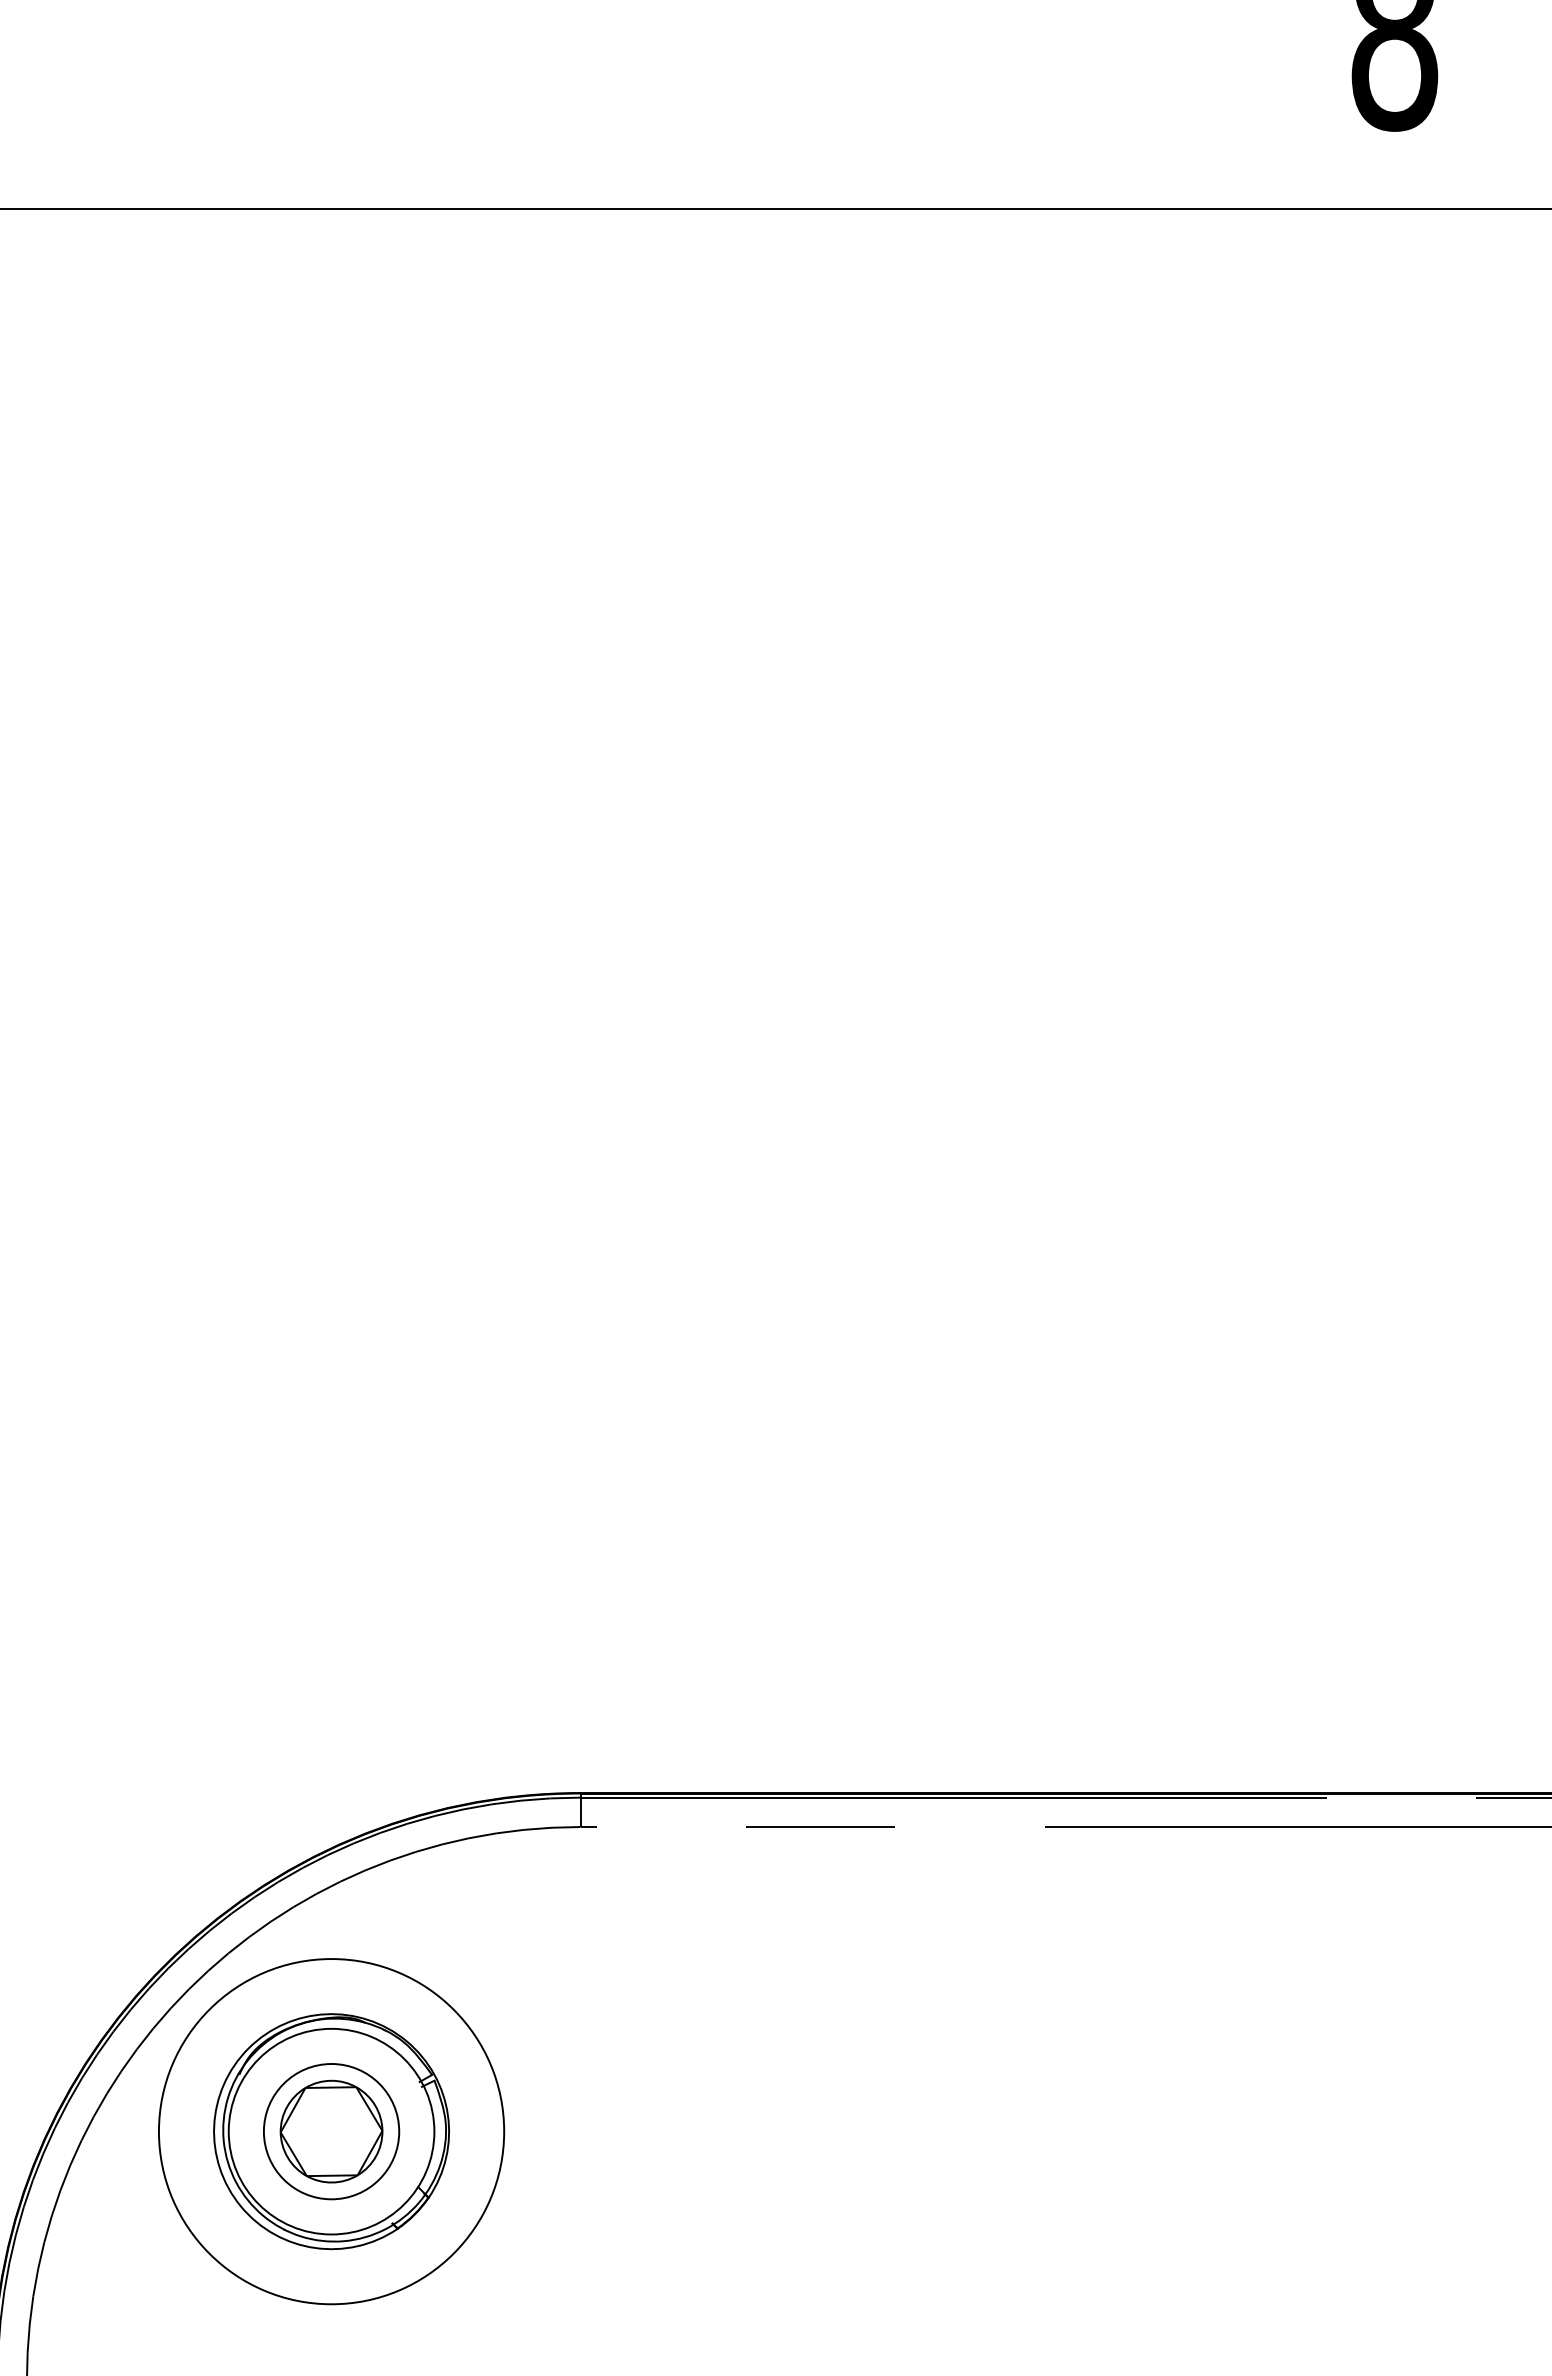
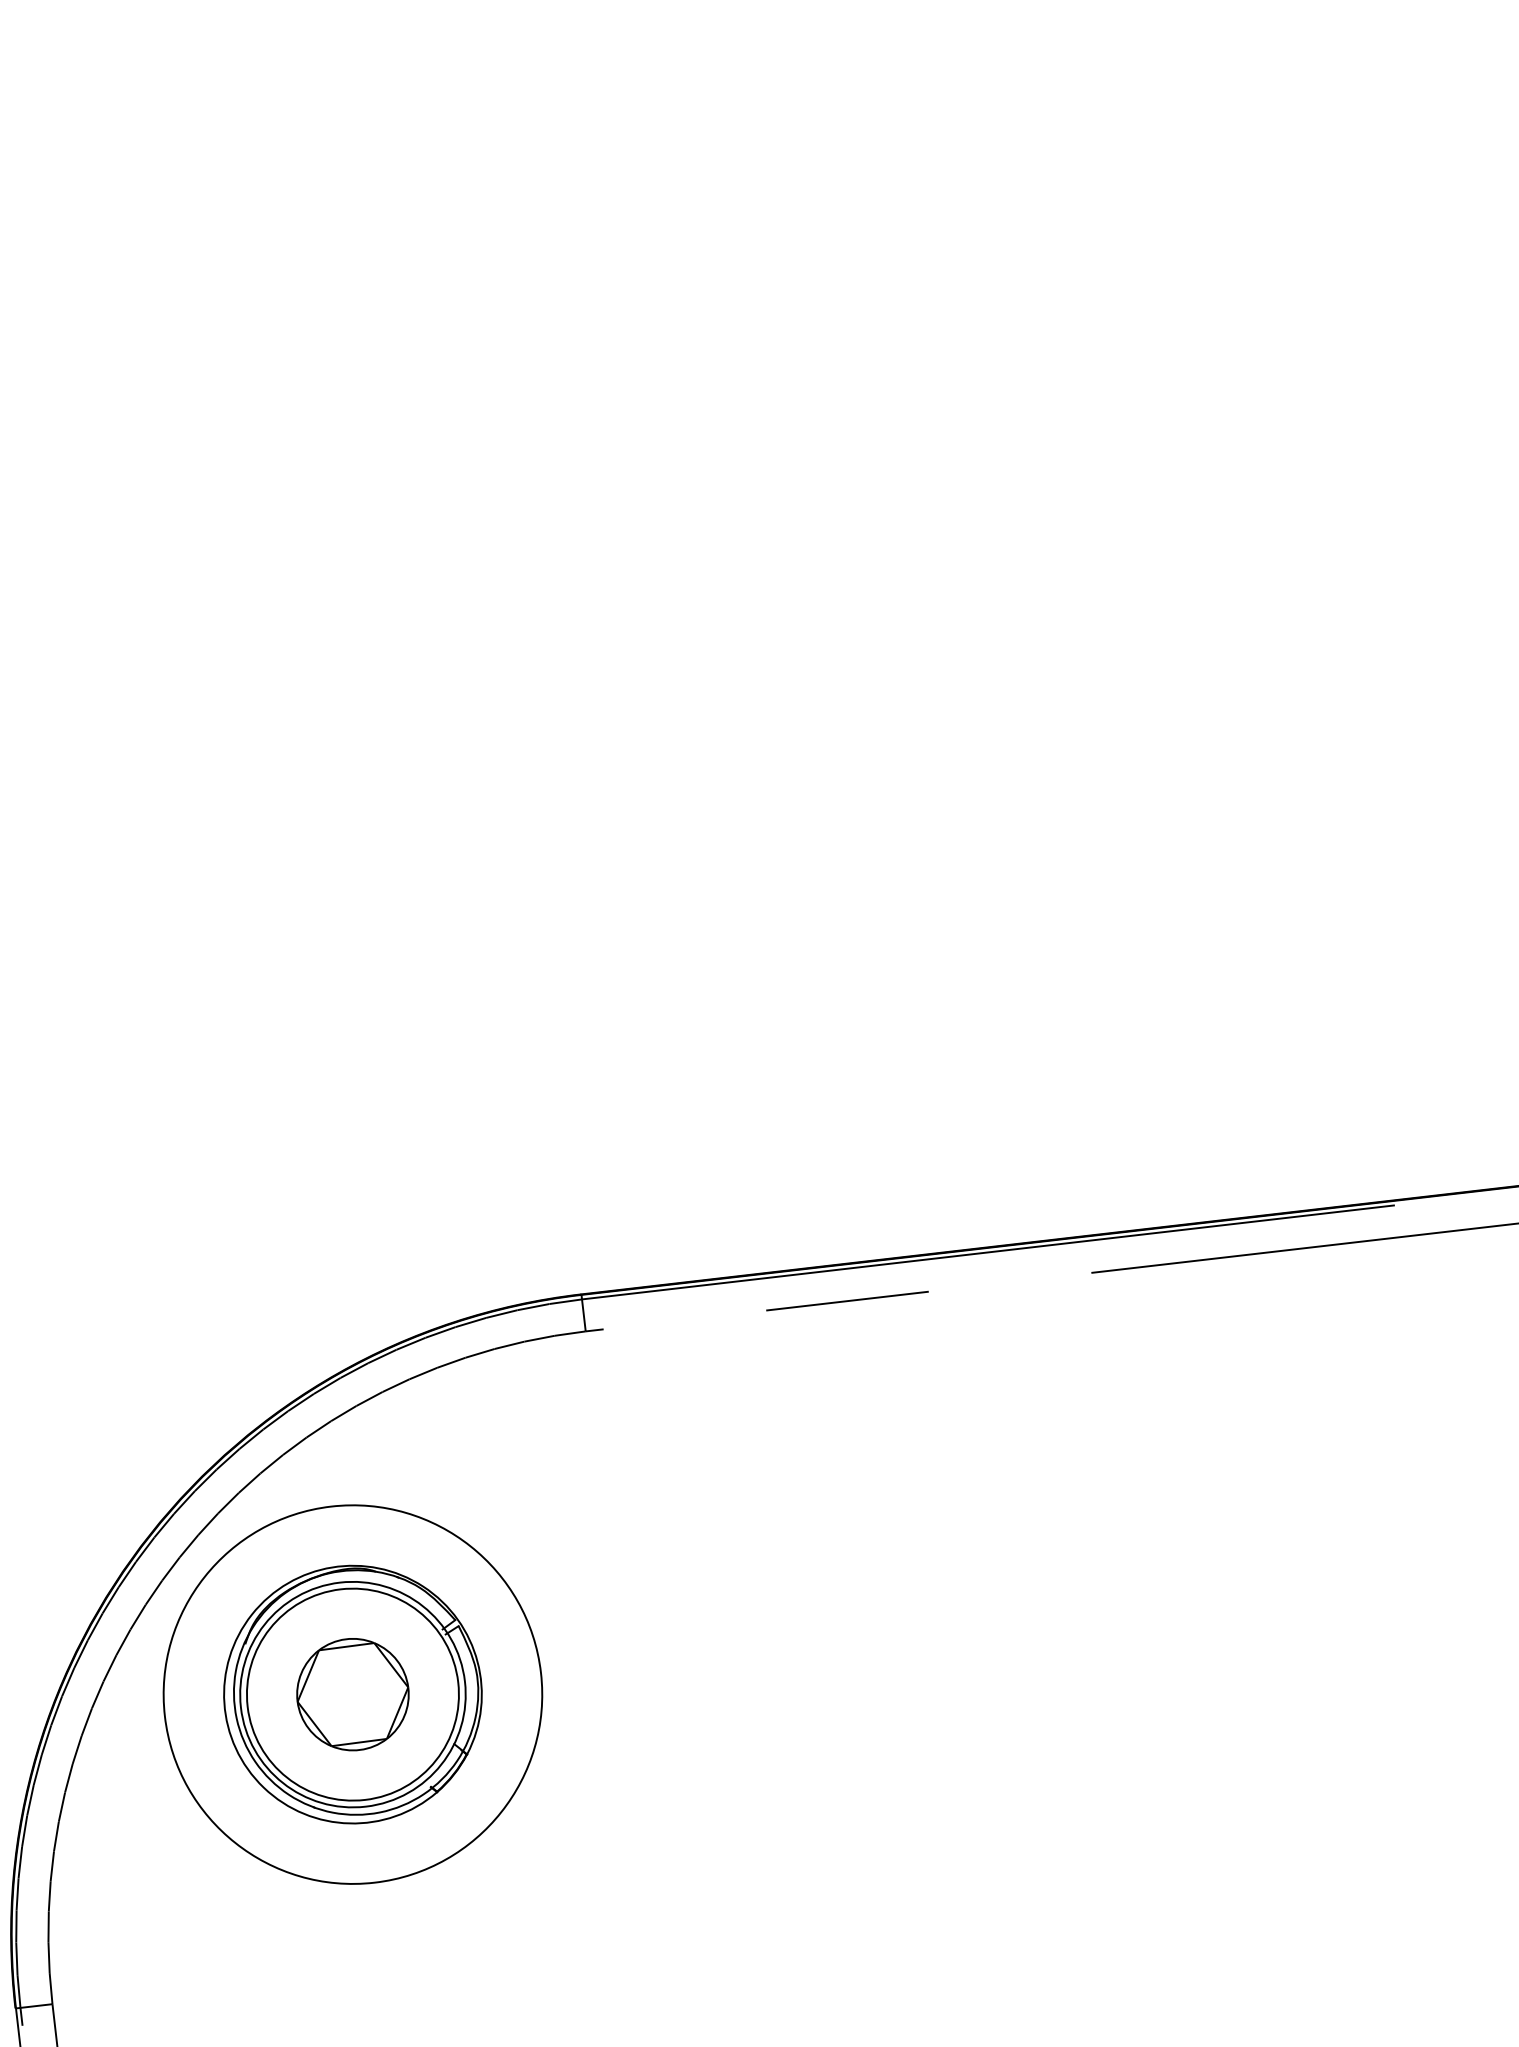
circle: (331, 2131) -> (352, 1694), size x1.43

